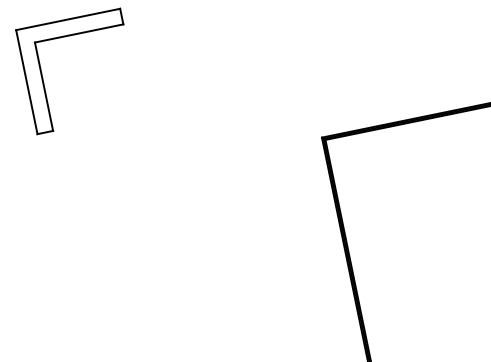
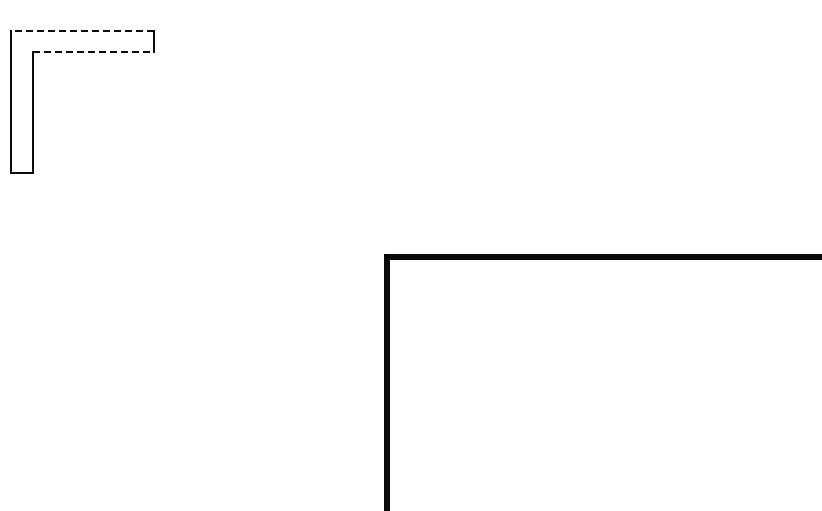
line: (68, 19) -> (82, 30), solid -> dashed
line: (79, 33) -> (93, 51), solid -> dashed

